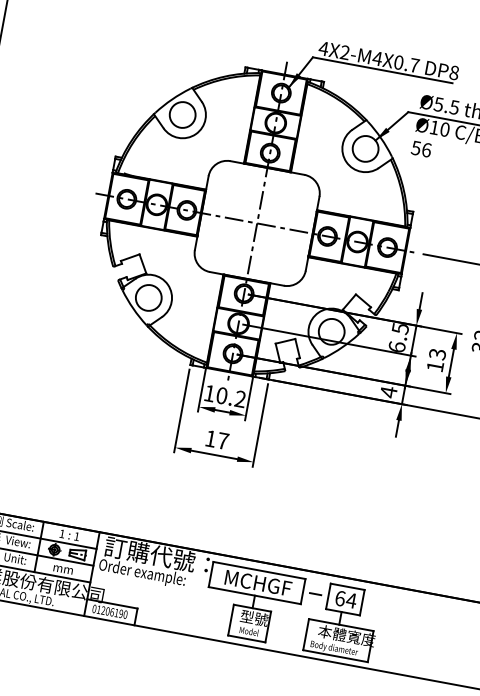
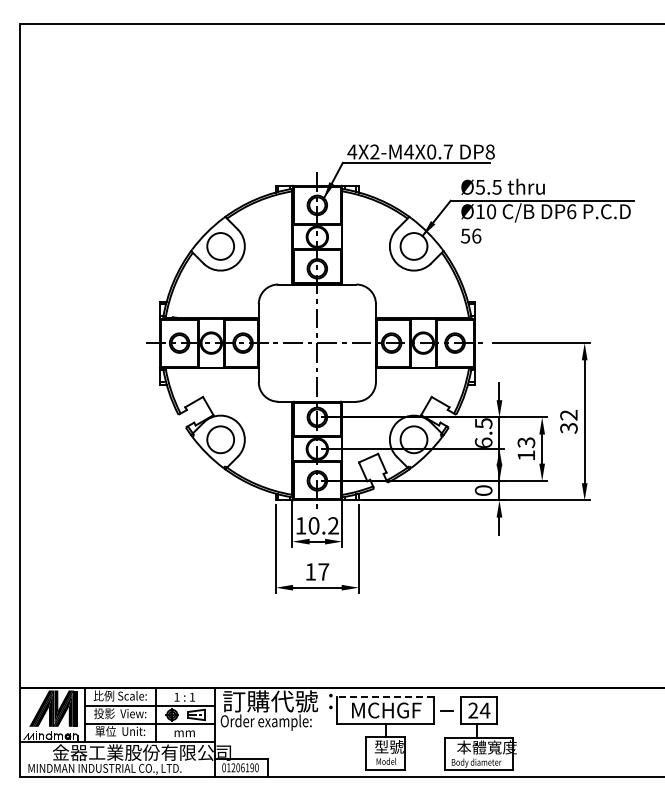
text: (388, 392) -> (483, 490), 4 -> 0
line: (259, 570) -> (385, 697), solid -> dashed
text: (340, 598) -> (473, 710), 64 -> 24

